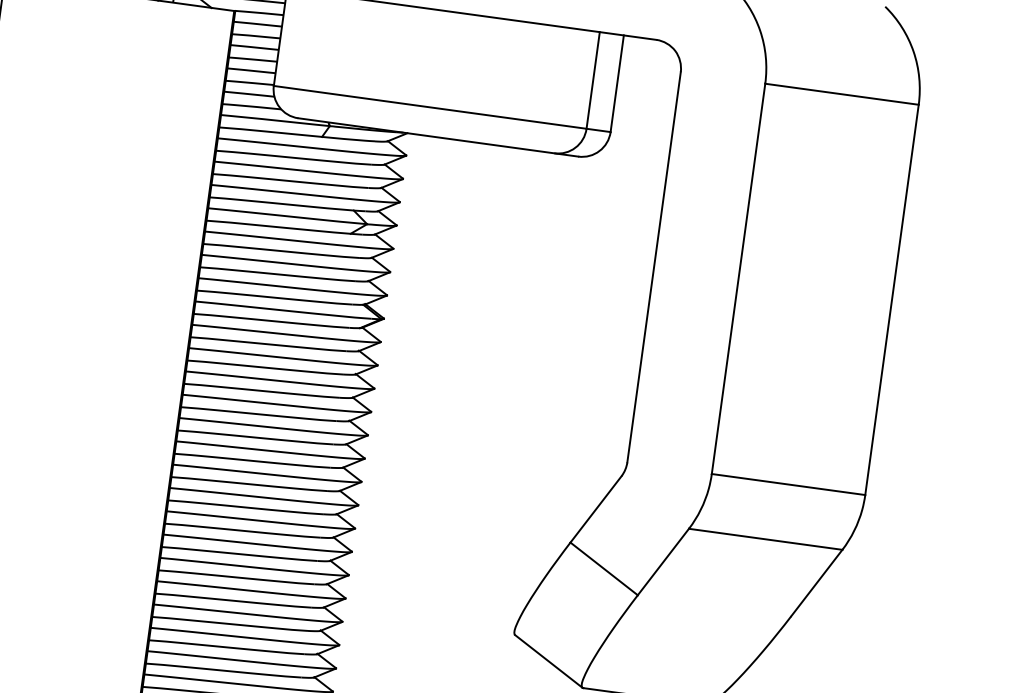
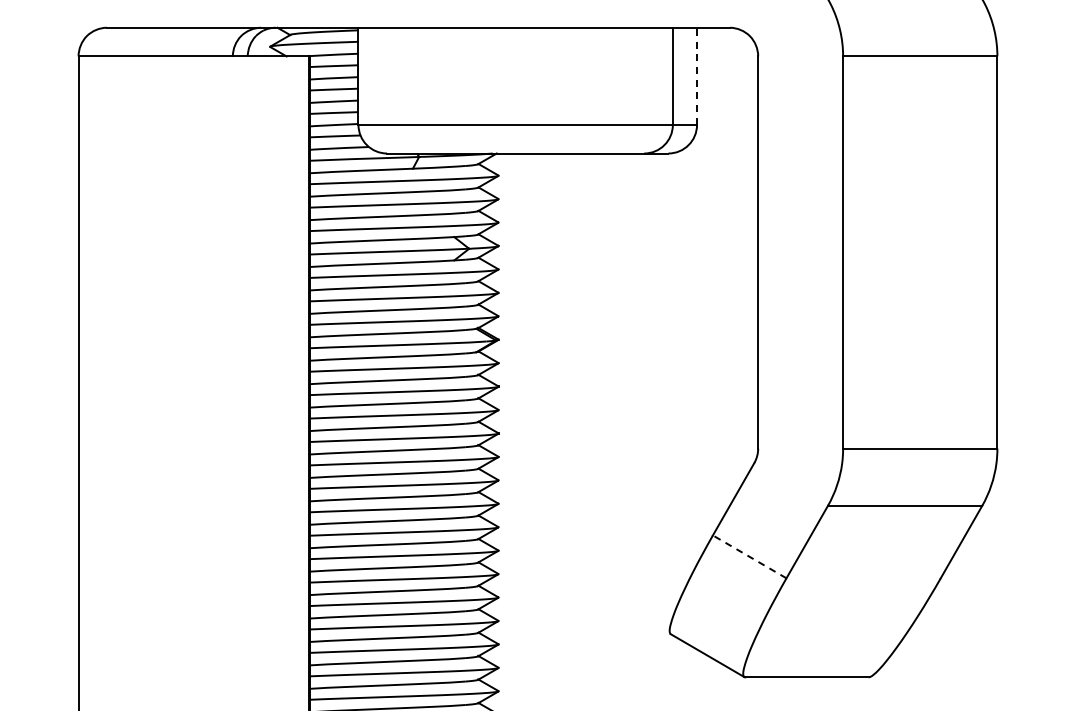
line: (617, 83) -> (697, 76), solid -> dashed
line: (603, 568) -> (749, 556), solid -> dashed

